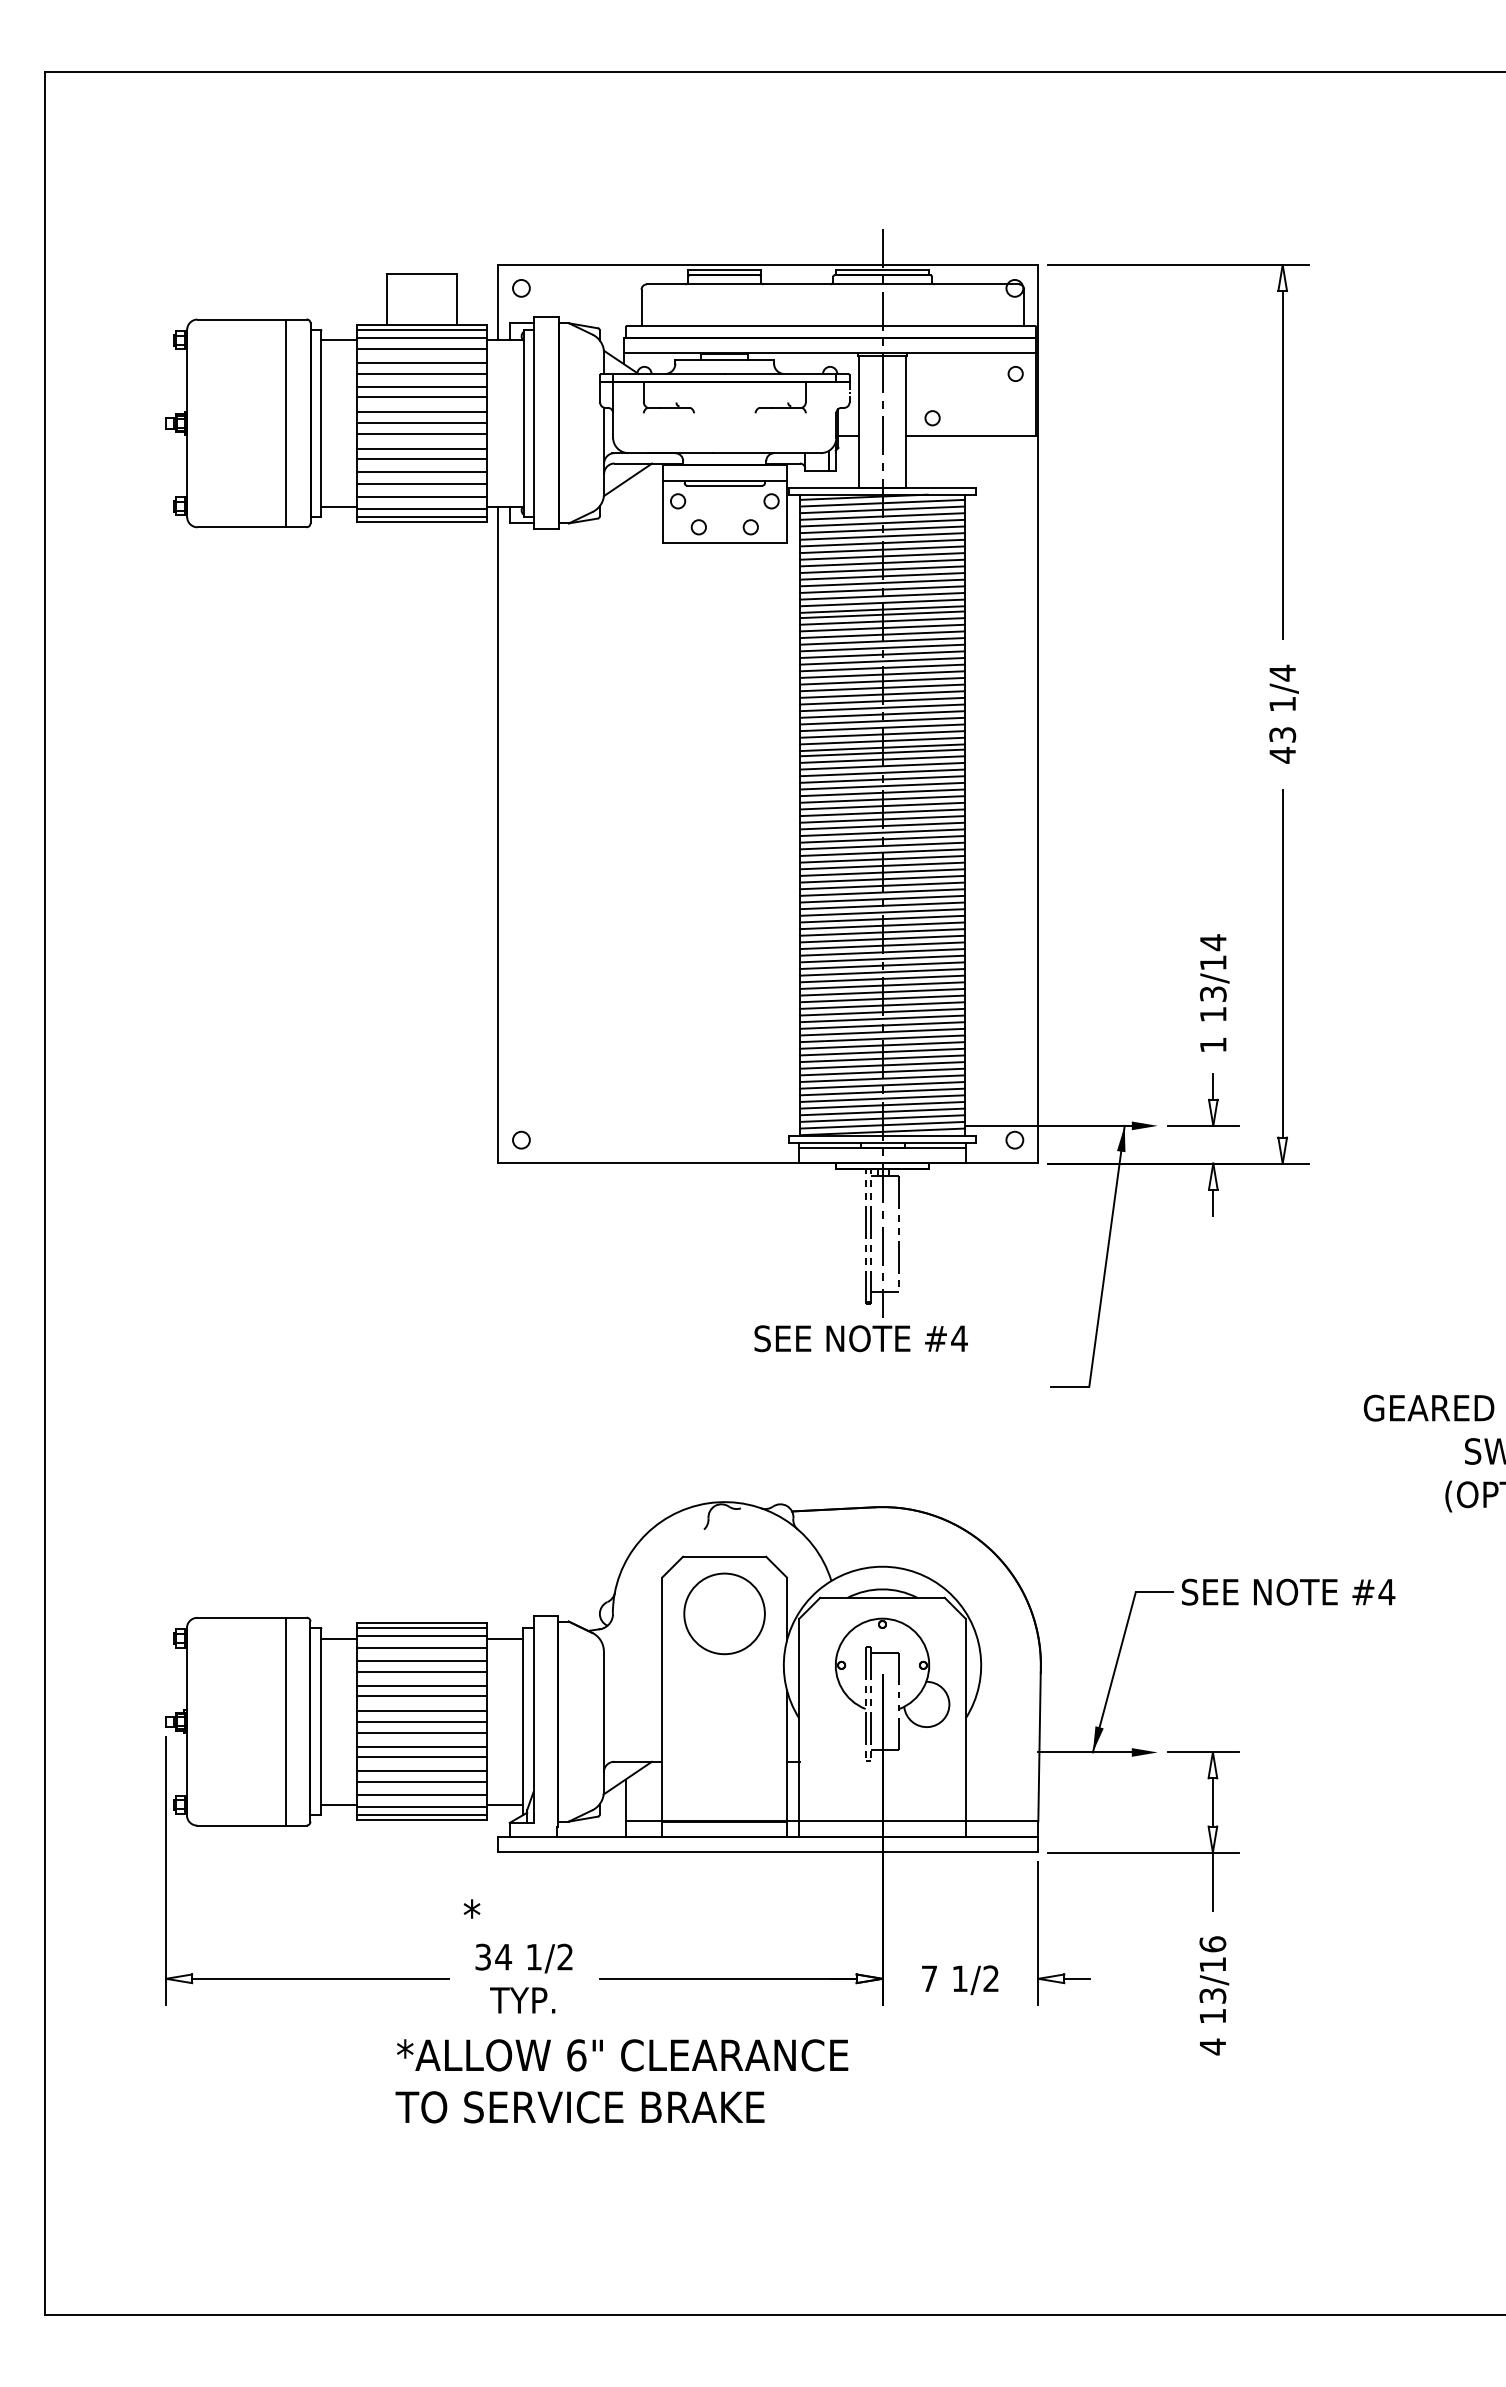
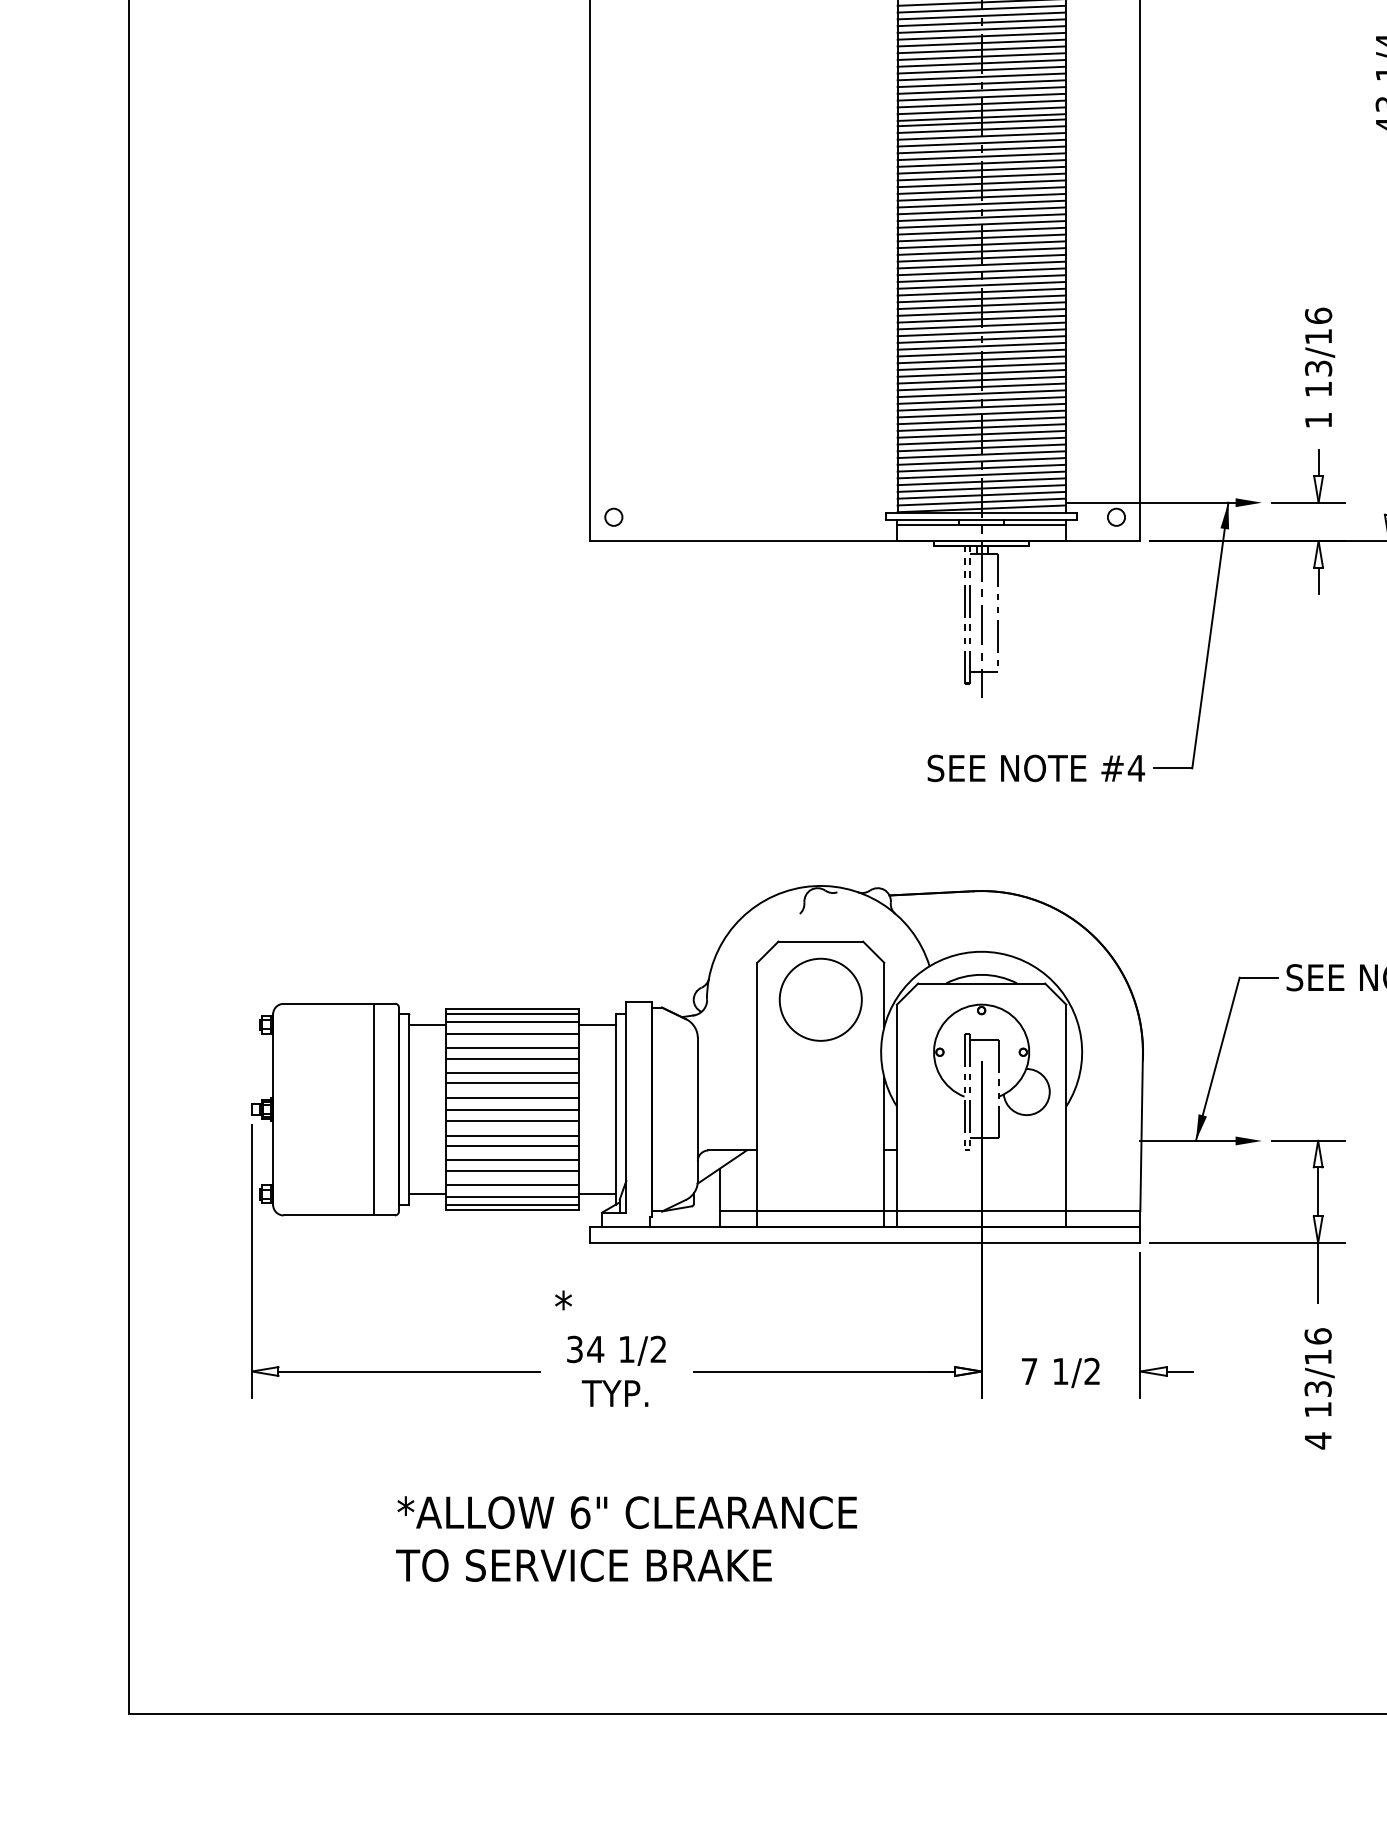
text: (1212, 942) -> (1317, 315), 13/14 -> 13/16
text: (860, 1338) -> (1035, 768), moved
text: (621, 2081) -> (626, 1539), moved

